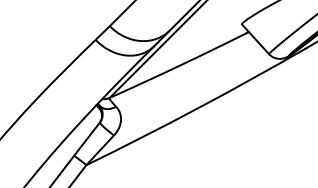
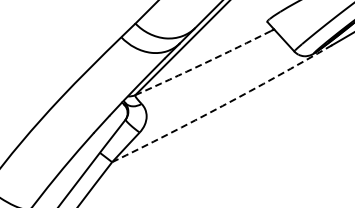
arc: (178, 66) -> (203, 63), solid -> dashed
arc: (197, 108) -> (222, 105), solid -> dashed

